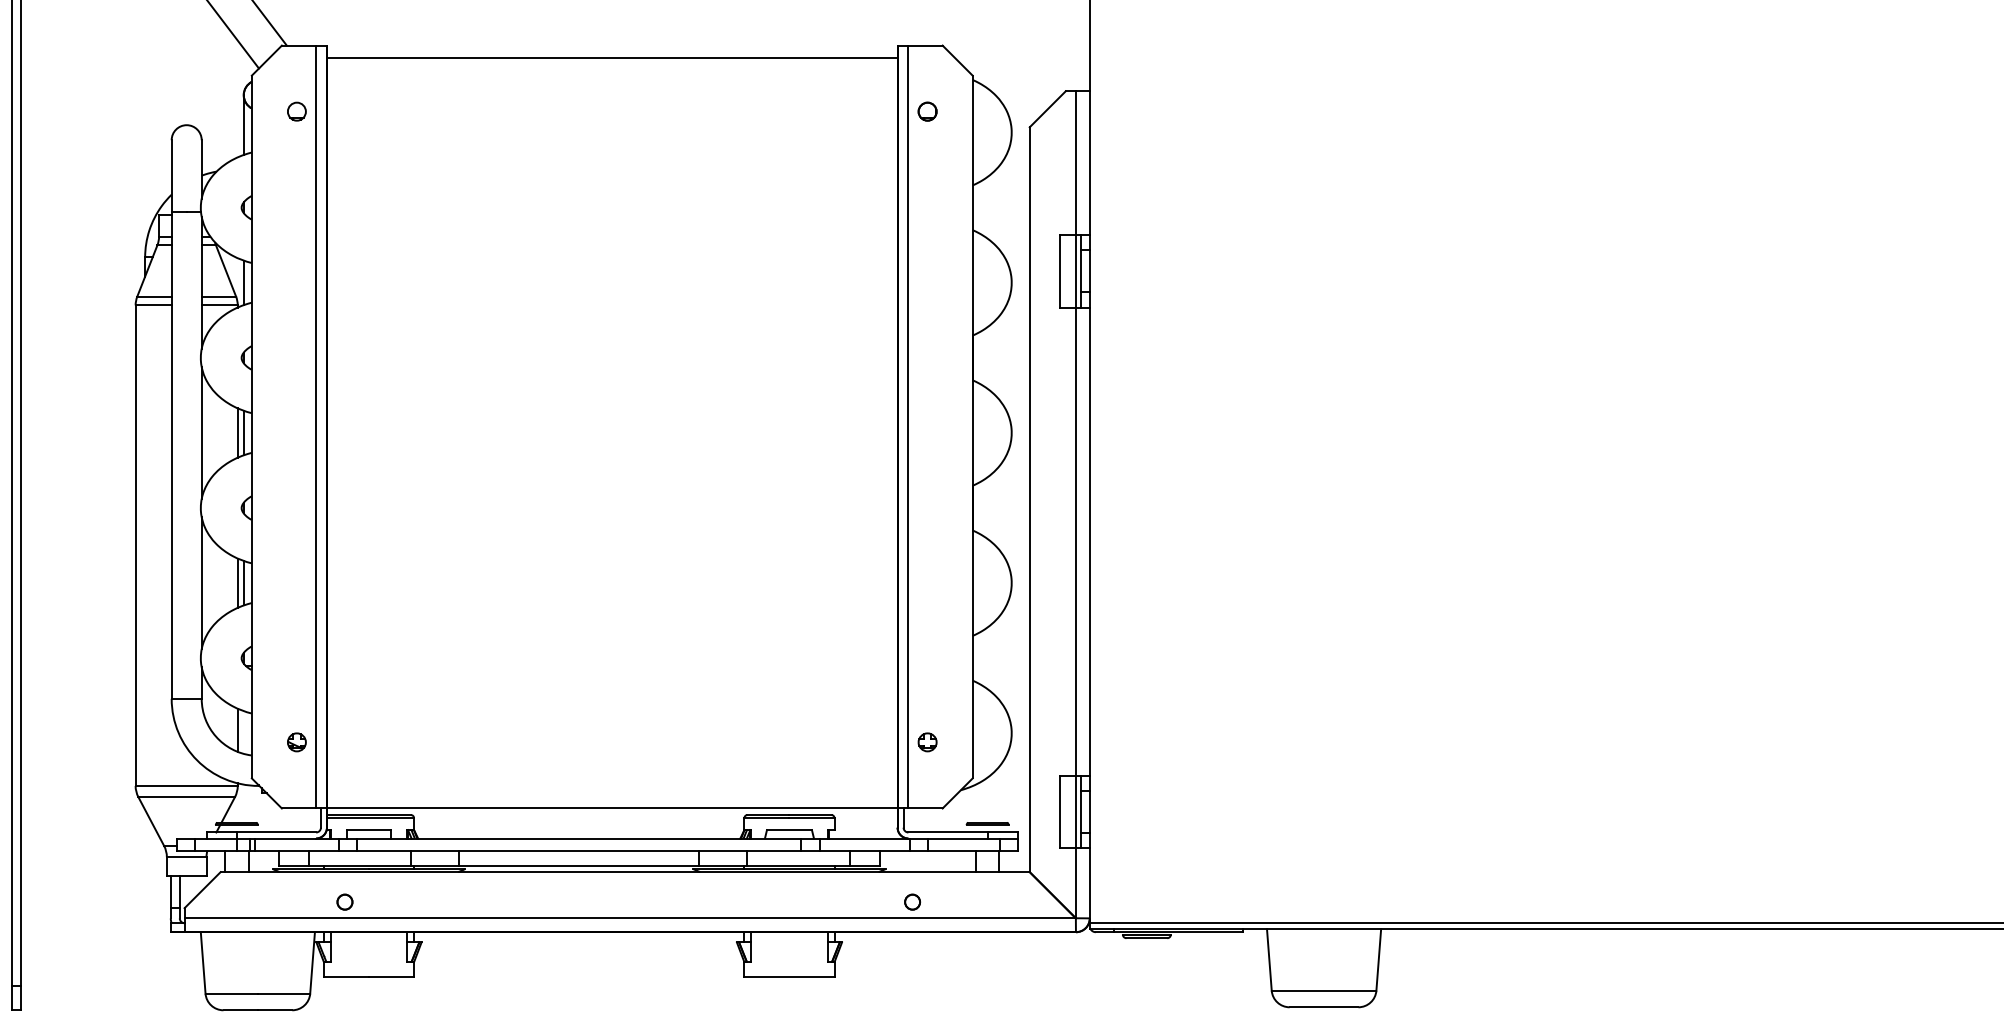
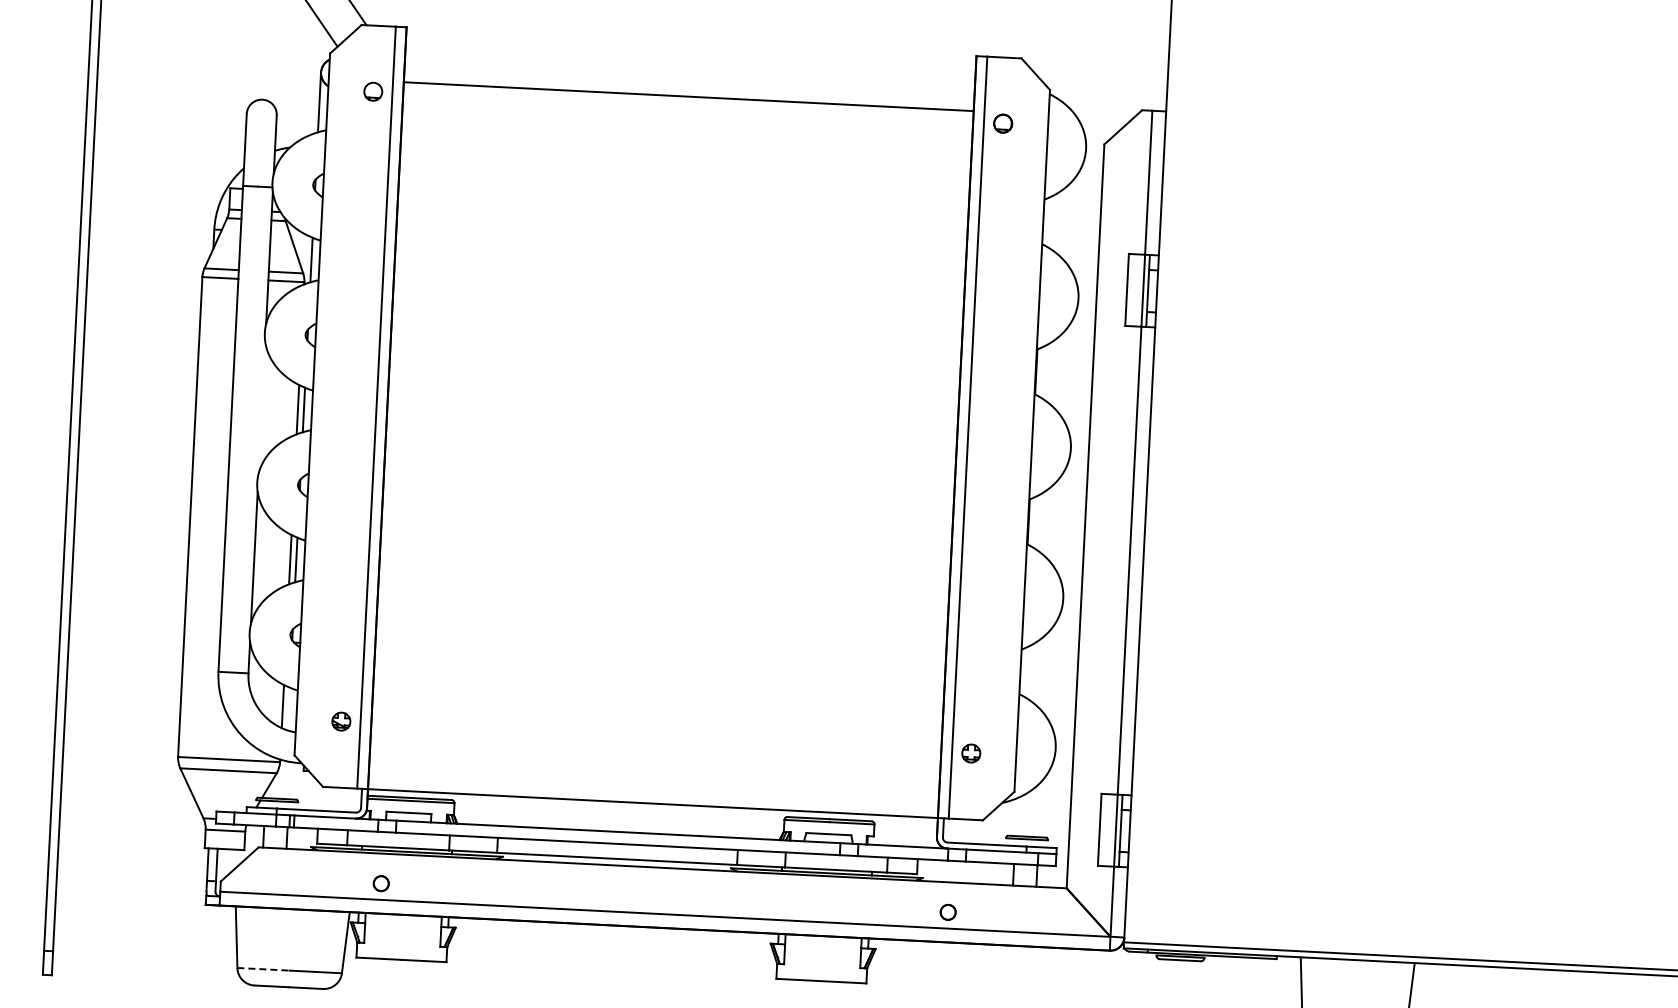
line: (611, 57) -> (688, 96), moved
line: (201, 432) -> (261, 407), removed
line: (232, 993) -> (264, 969), solid -> dashed

